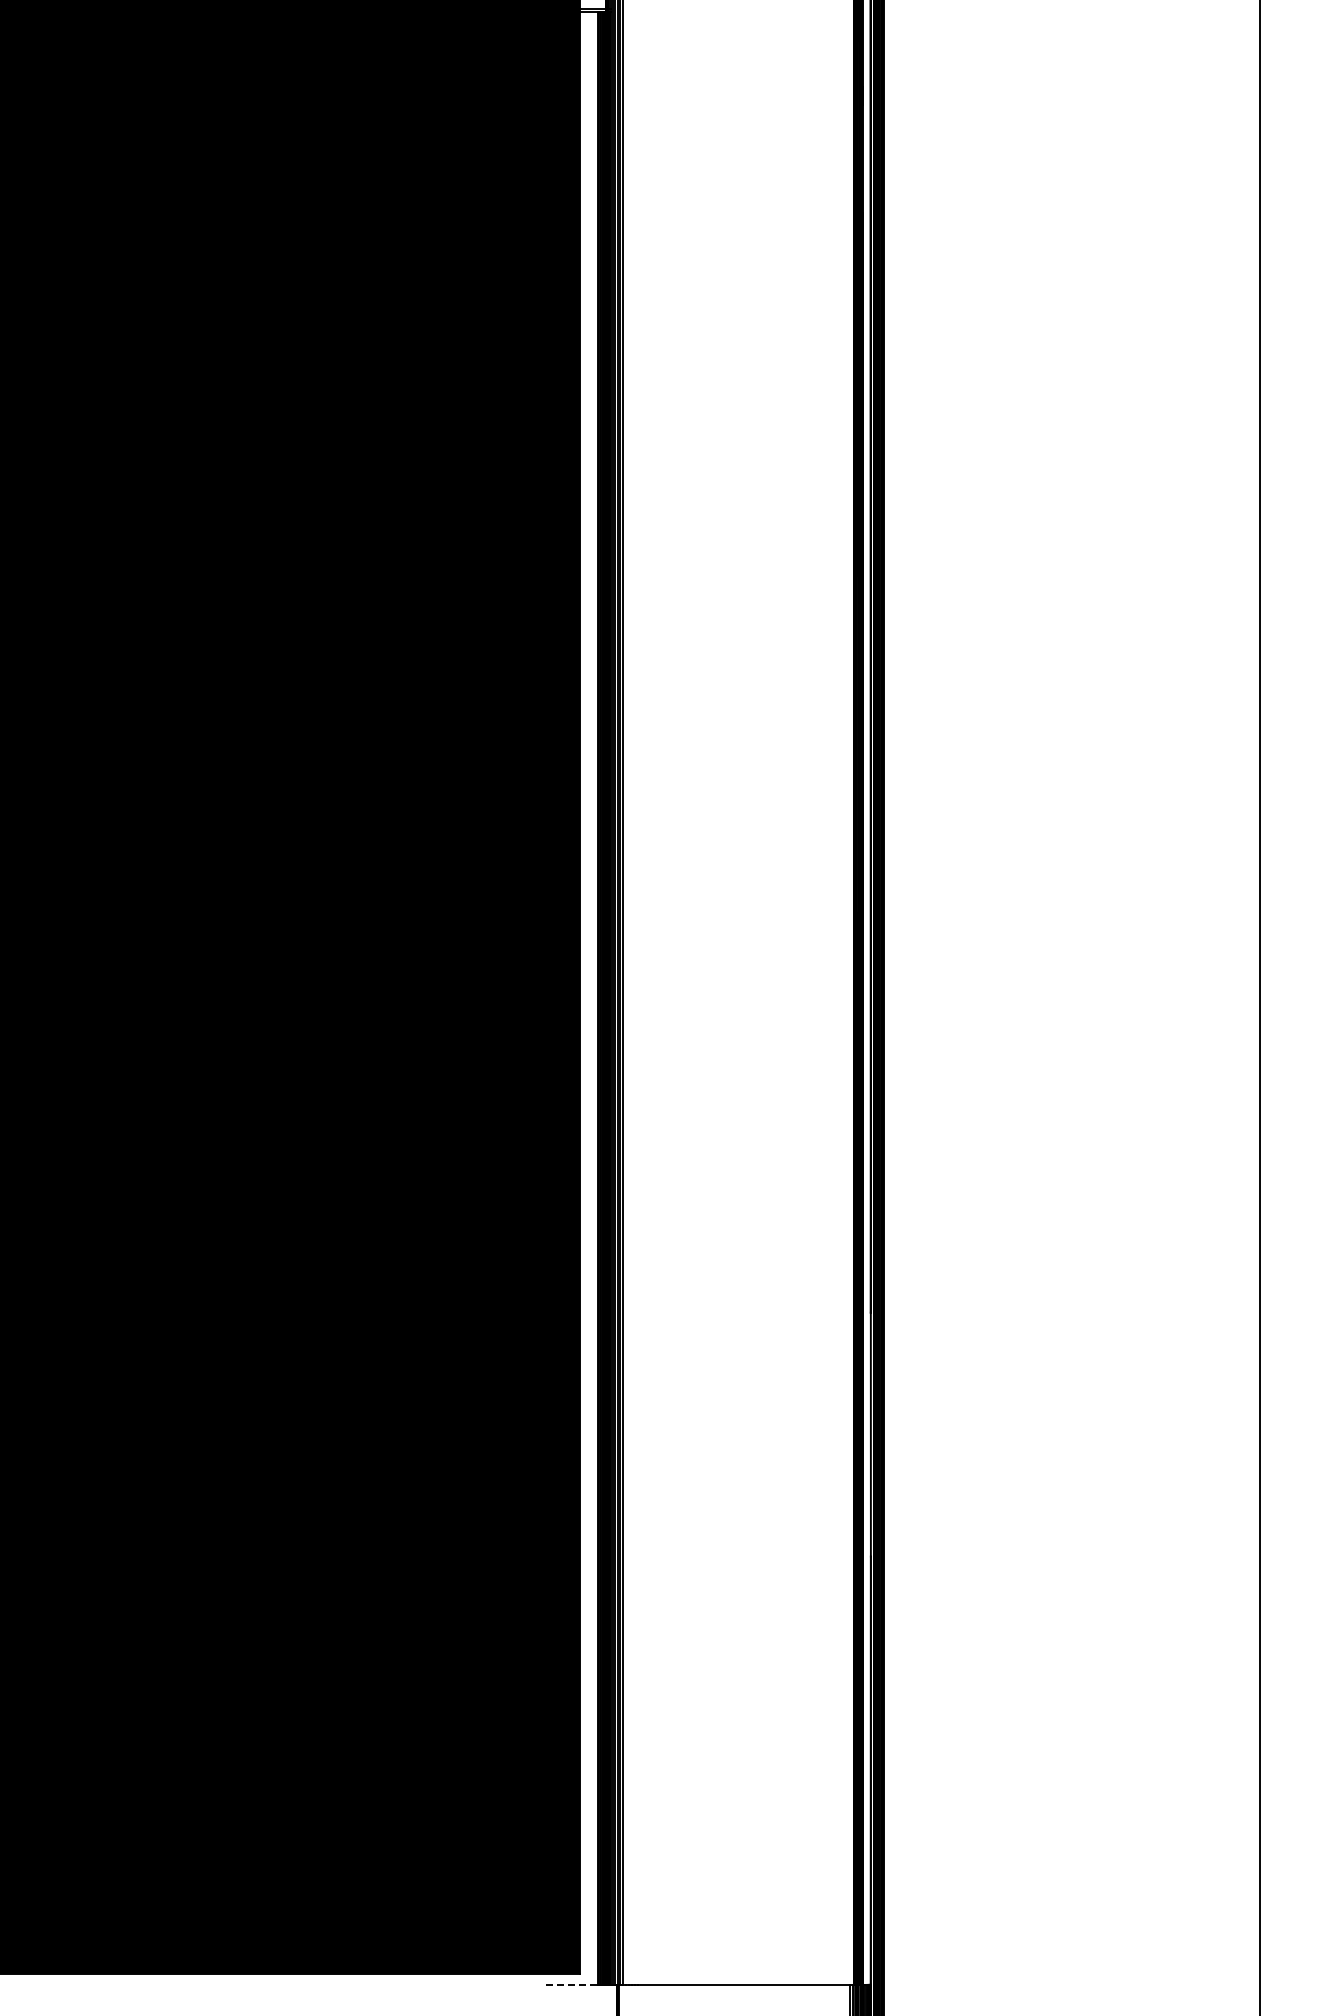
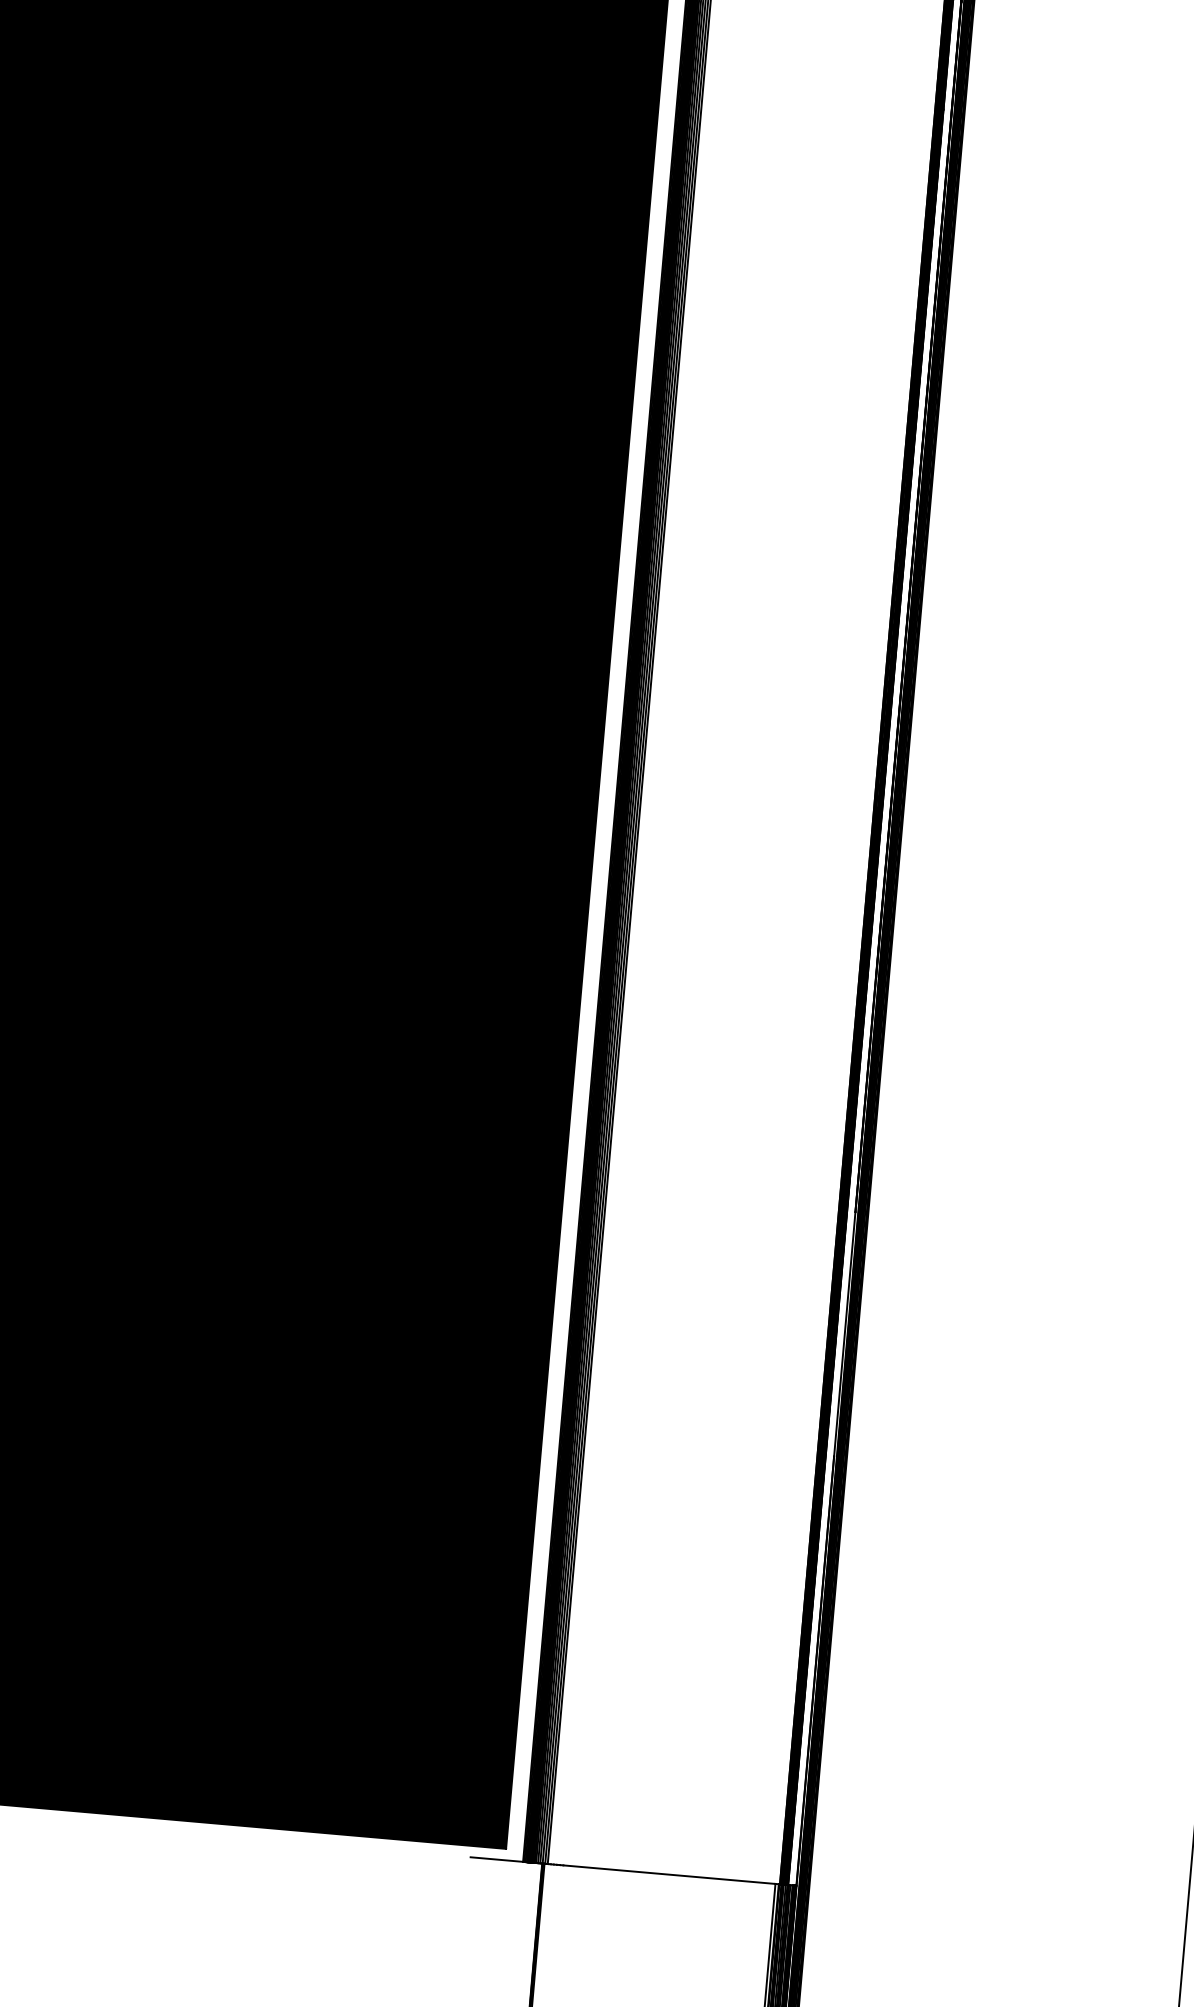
line: (572, 1984) -> (497, 1859), dashed -> solid

